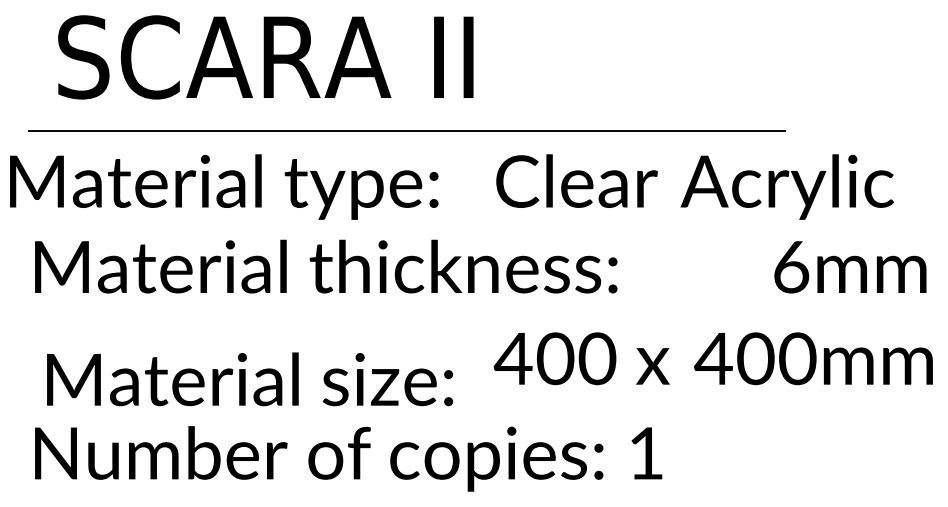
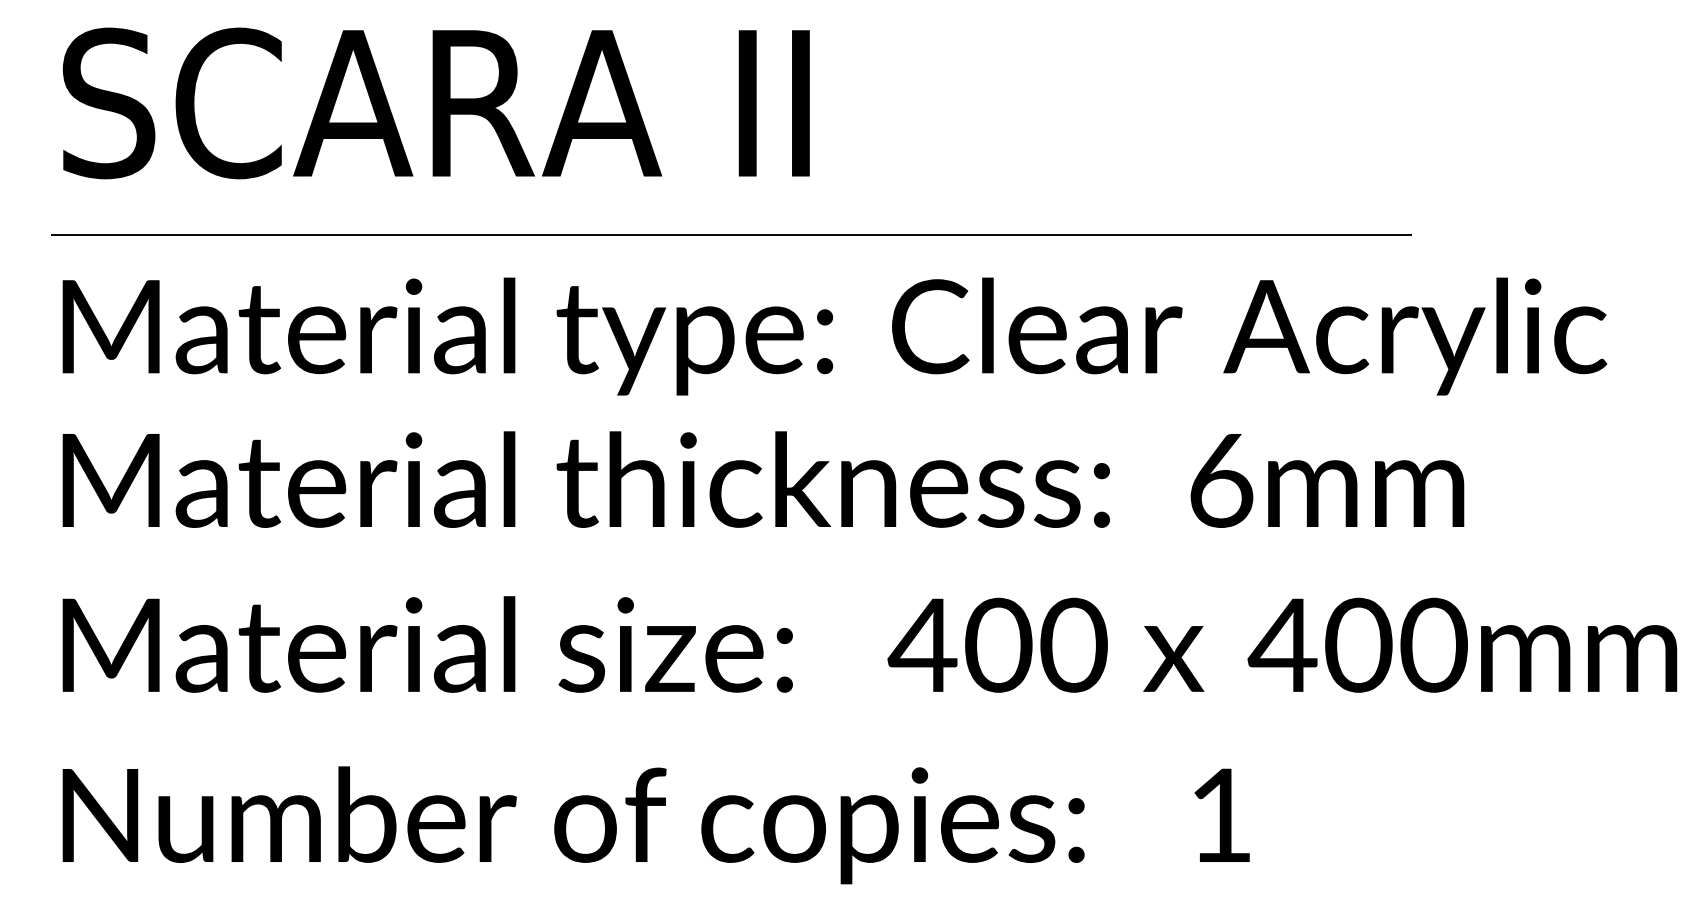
text: (265, 57) -> (435, 103), moved
text: (224, 186) -> (448, 335), moved
text: (850, 267) -> (1327, 481), moved
text: (250, 379) -> (428, 644), moved
text: (646, 453) -> (1221, 815), moved

